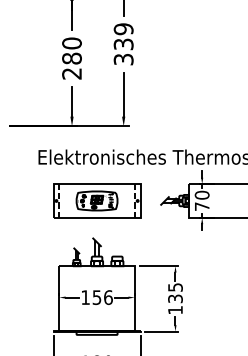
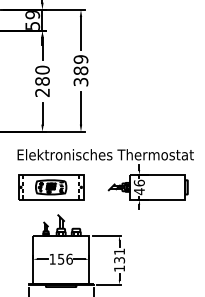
text: (123, 43) -> (80, 70), 339 -> 389
part: (97, 201) -> (51, 187), moved
text: (202, 201) -> (139, 187), 70 -> 46
text: (175, 287) -> (119, 251), 135 -> 131

